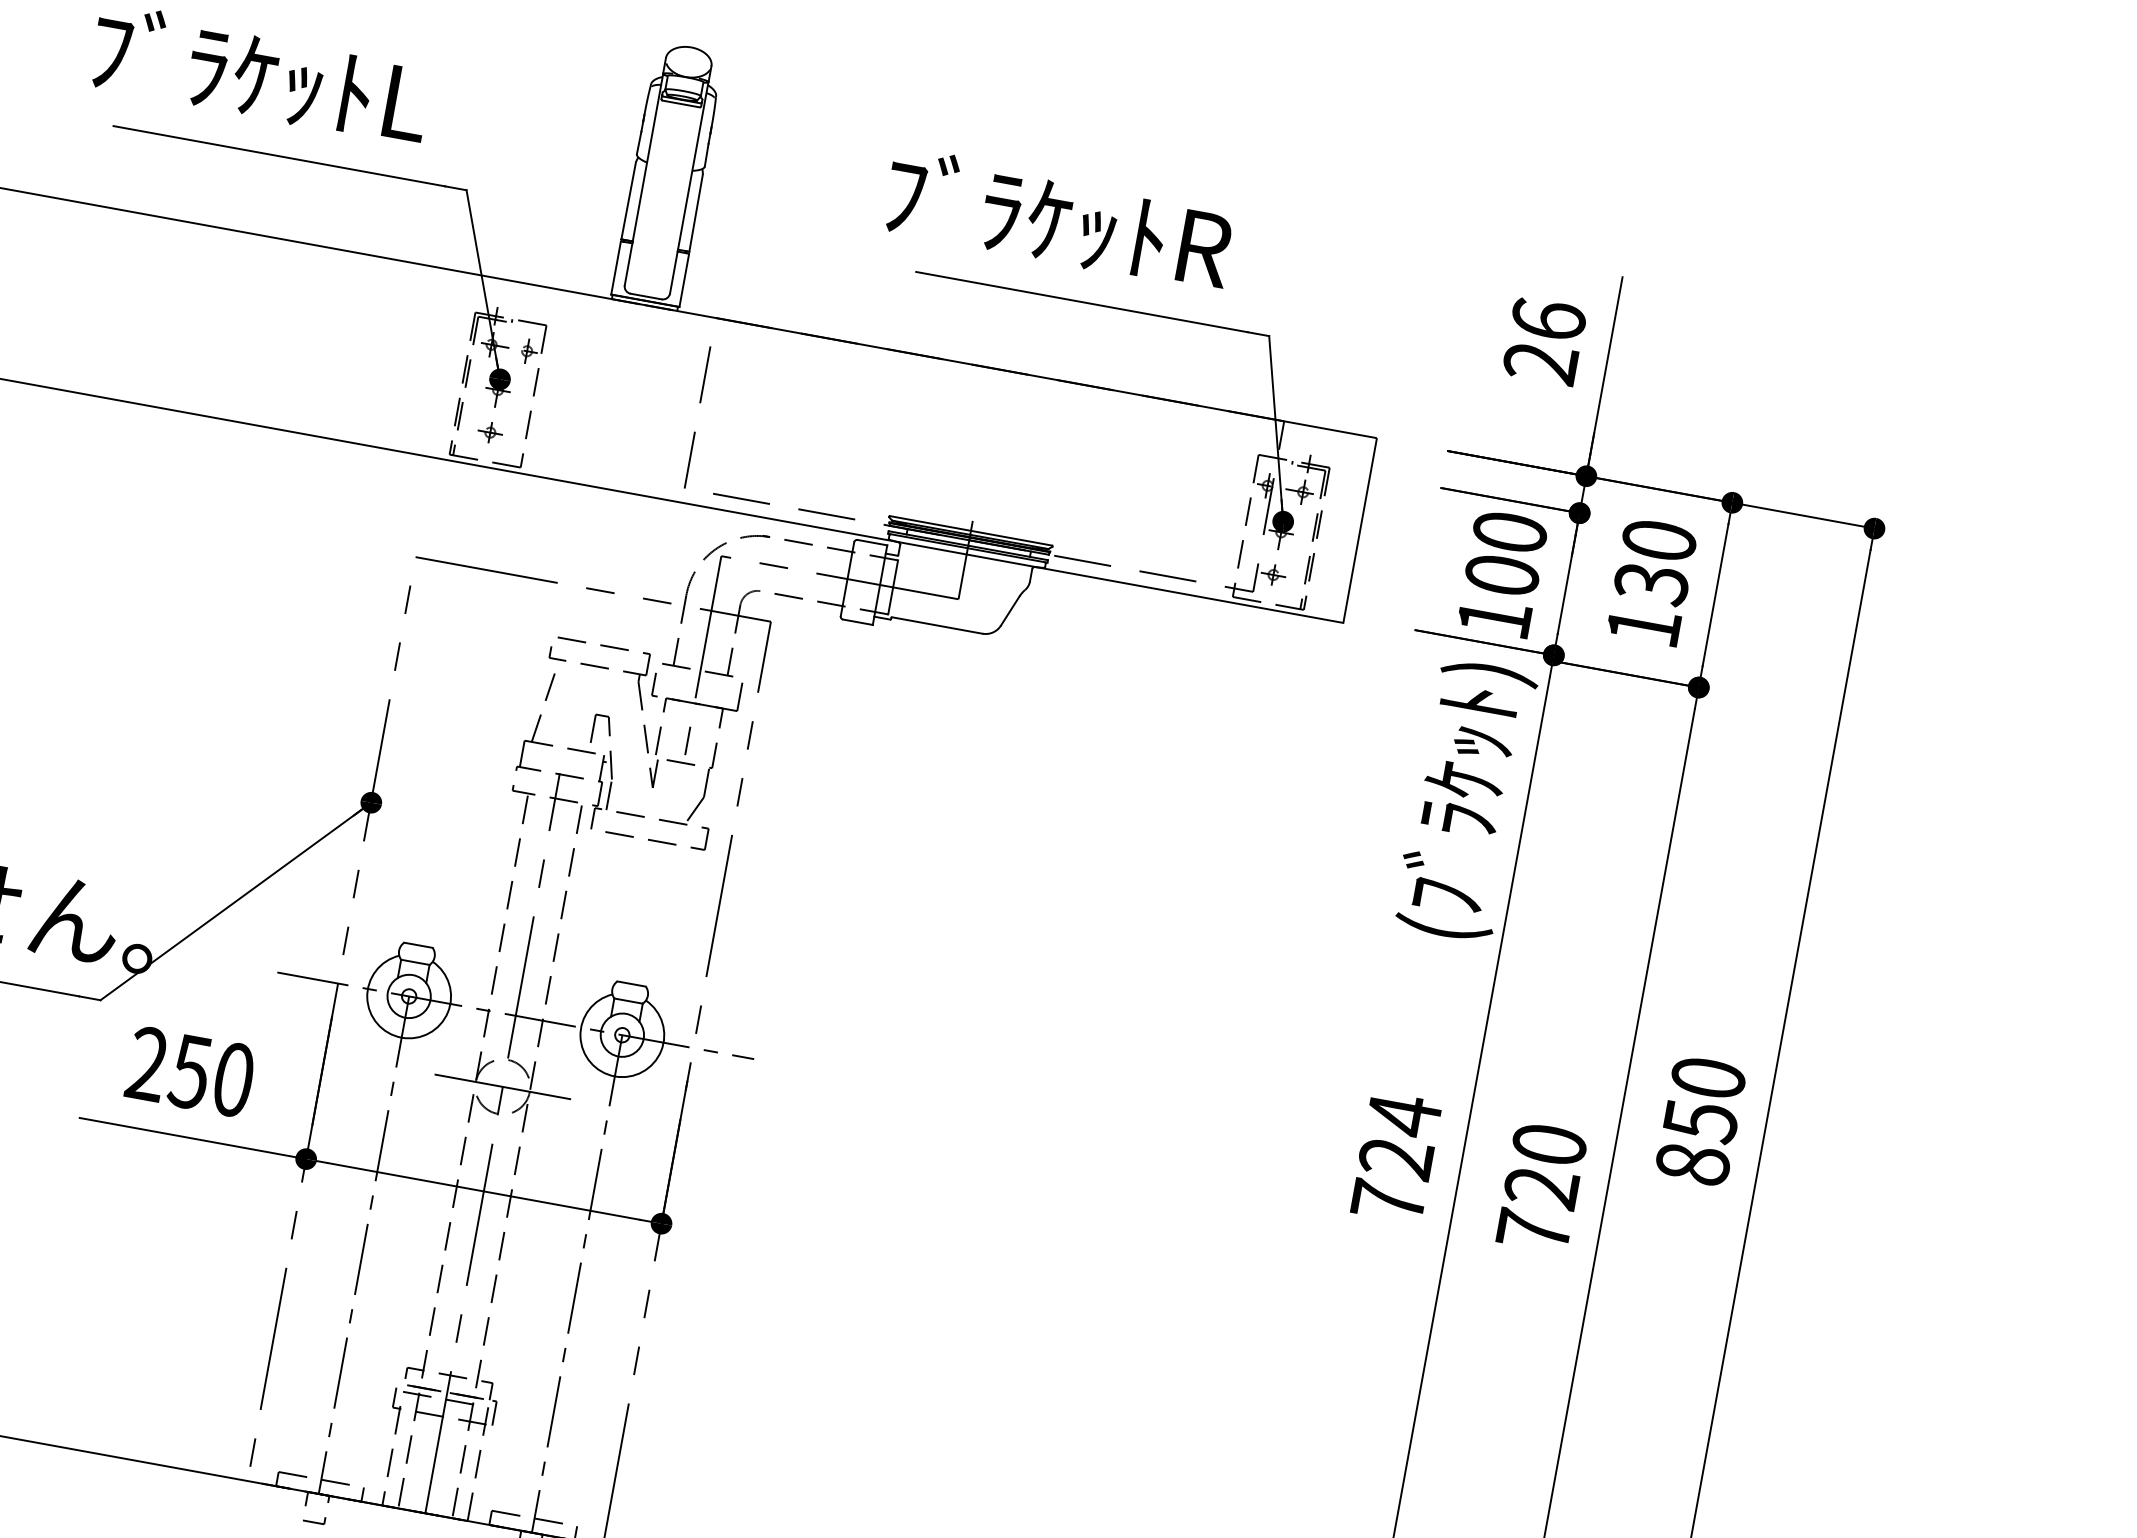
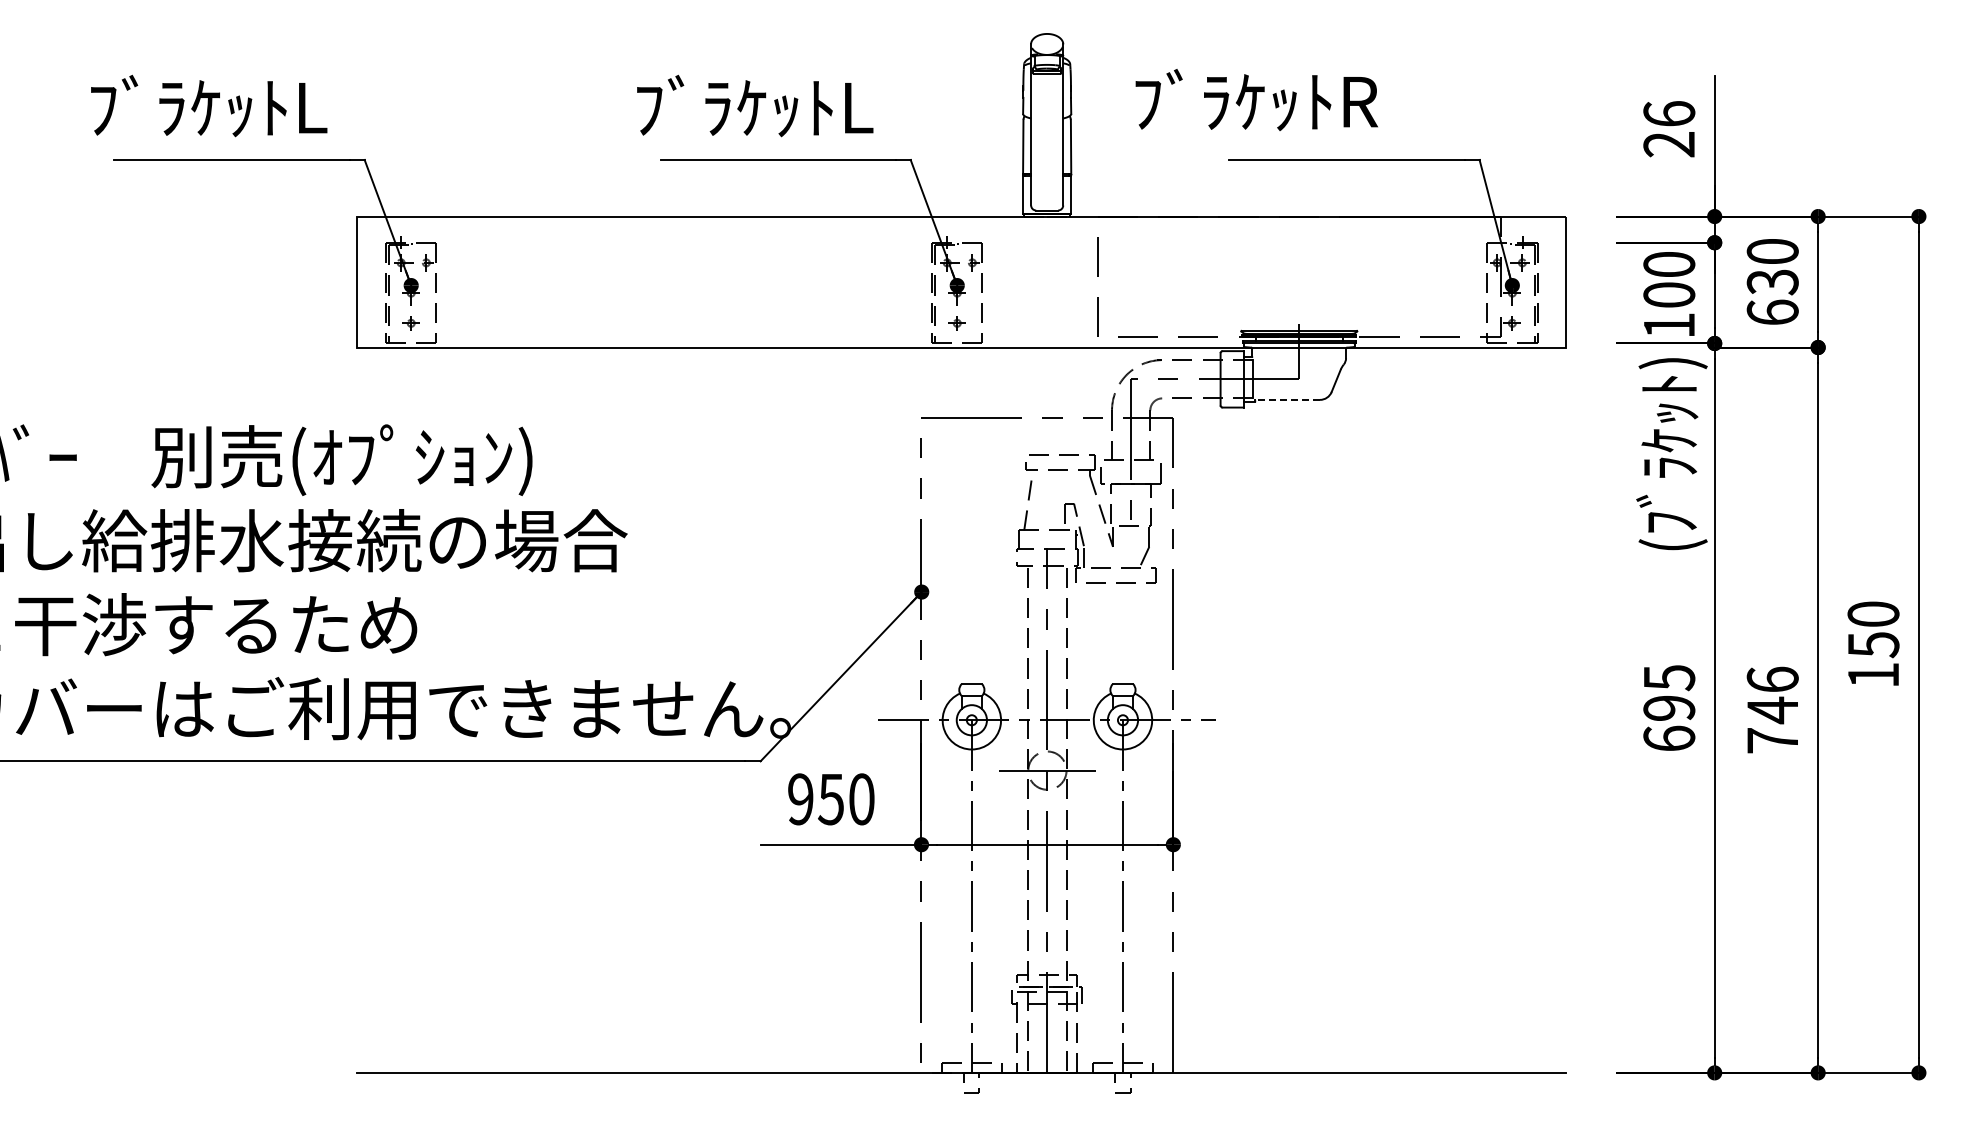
text: (1058, 218) -> (1256, 99), moved
line: (936, 624) -> (1287, 399), solid -> dashed
text: (1643, 625) -> (1772, 311), 130 -> 630
text: (147, 1064) -> (800, 799), 250 -> 950
text: (1396, 1157) -> (1669, 707), 724 -> 695
text: (1693, 1163) -> (1873, 674), 850 -> 150
text: (1545, 1166) -> (1772, 695), 720 -> 746

